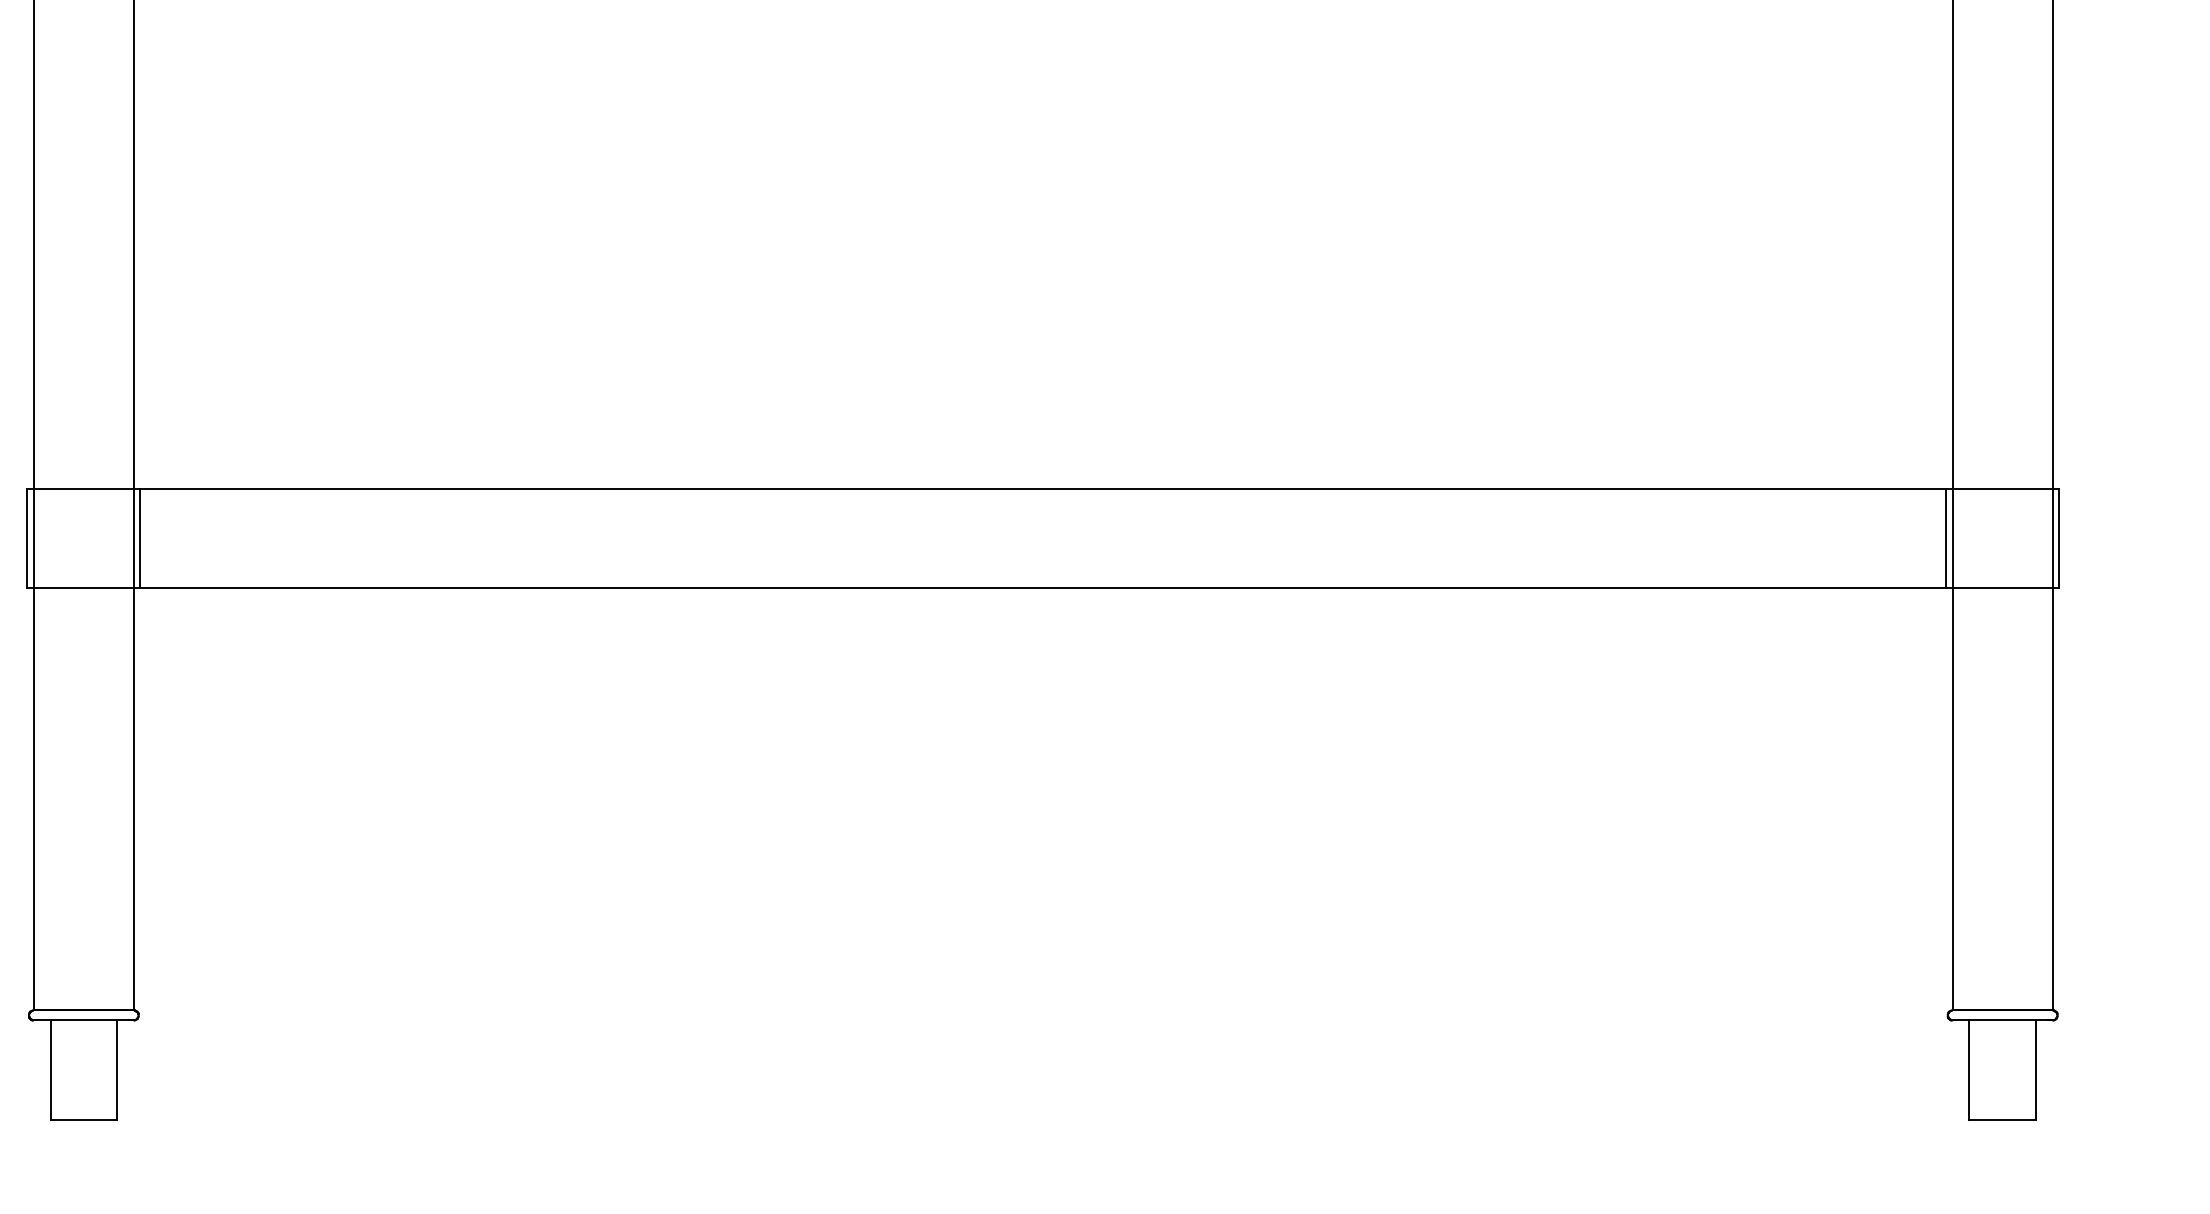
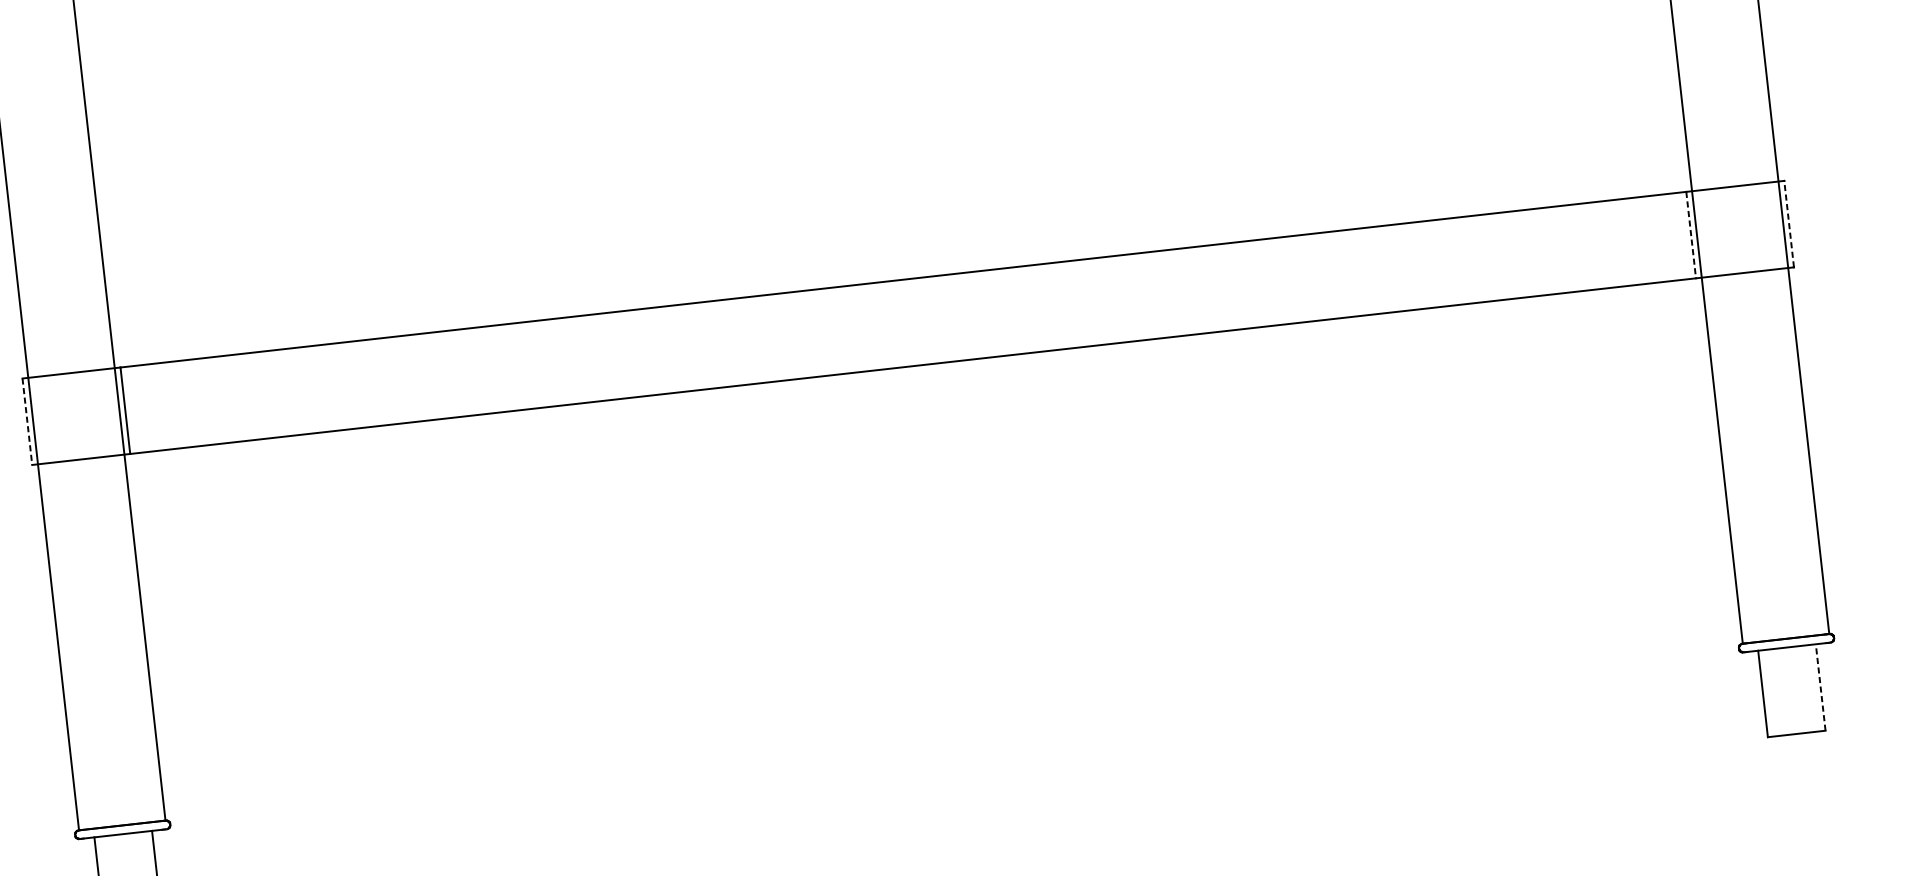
line: (27, 538) -> (27, 421), solid -> dashed
line: (1946, 538) -> (1691, 235), solid -> dashed
line: (2059, 538) -> (1789, 224), solid -> dashed
line: (2035, 1070) -> (1820, 687), solid -> dashed

